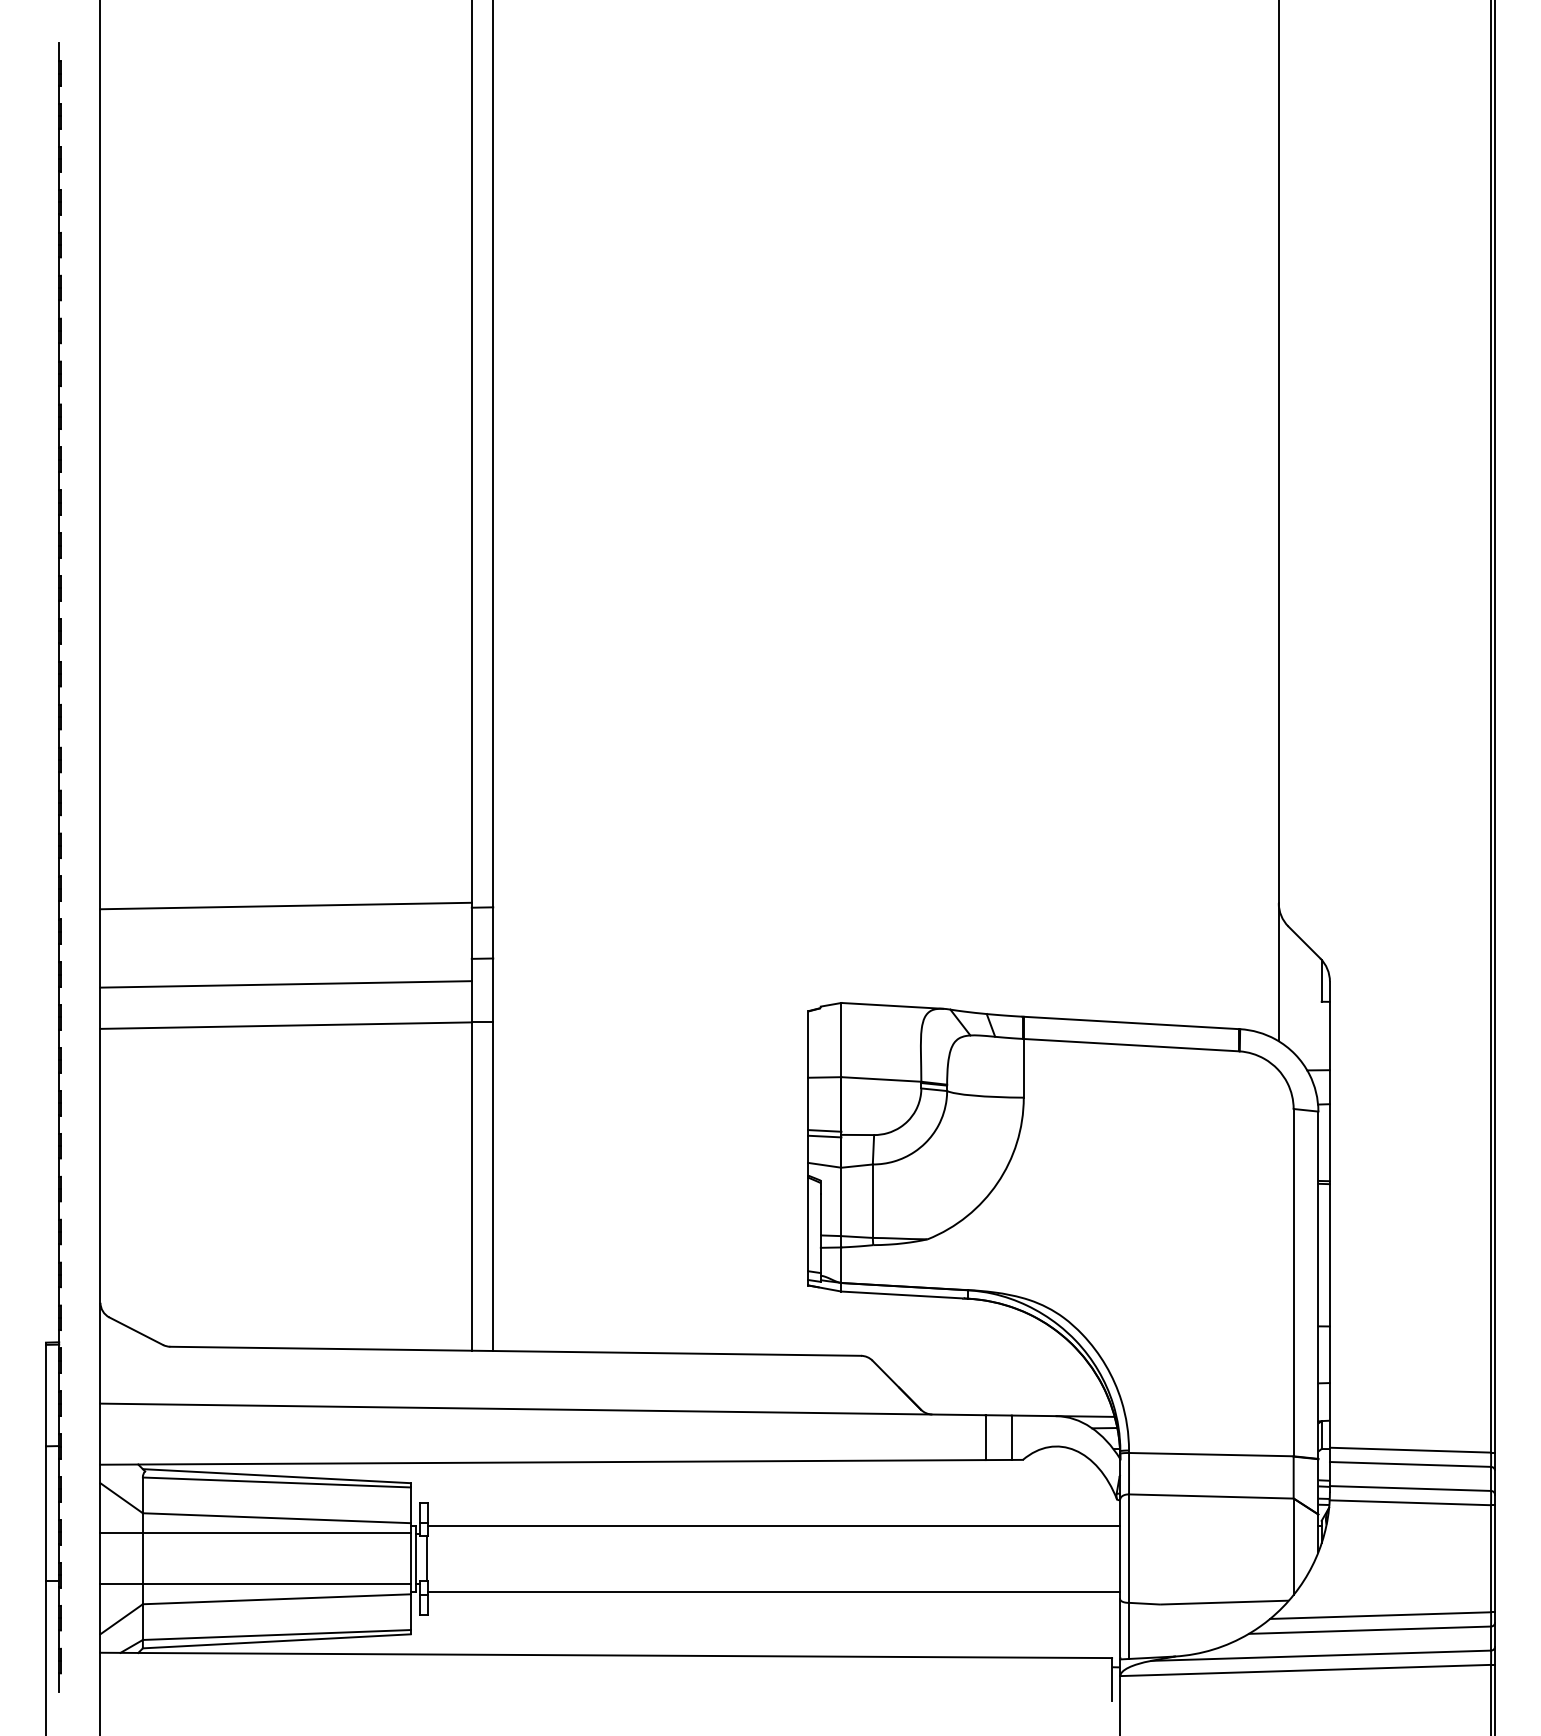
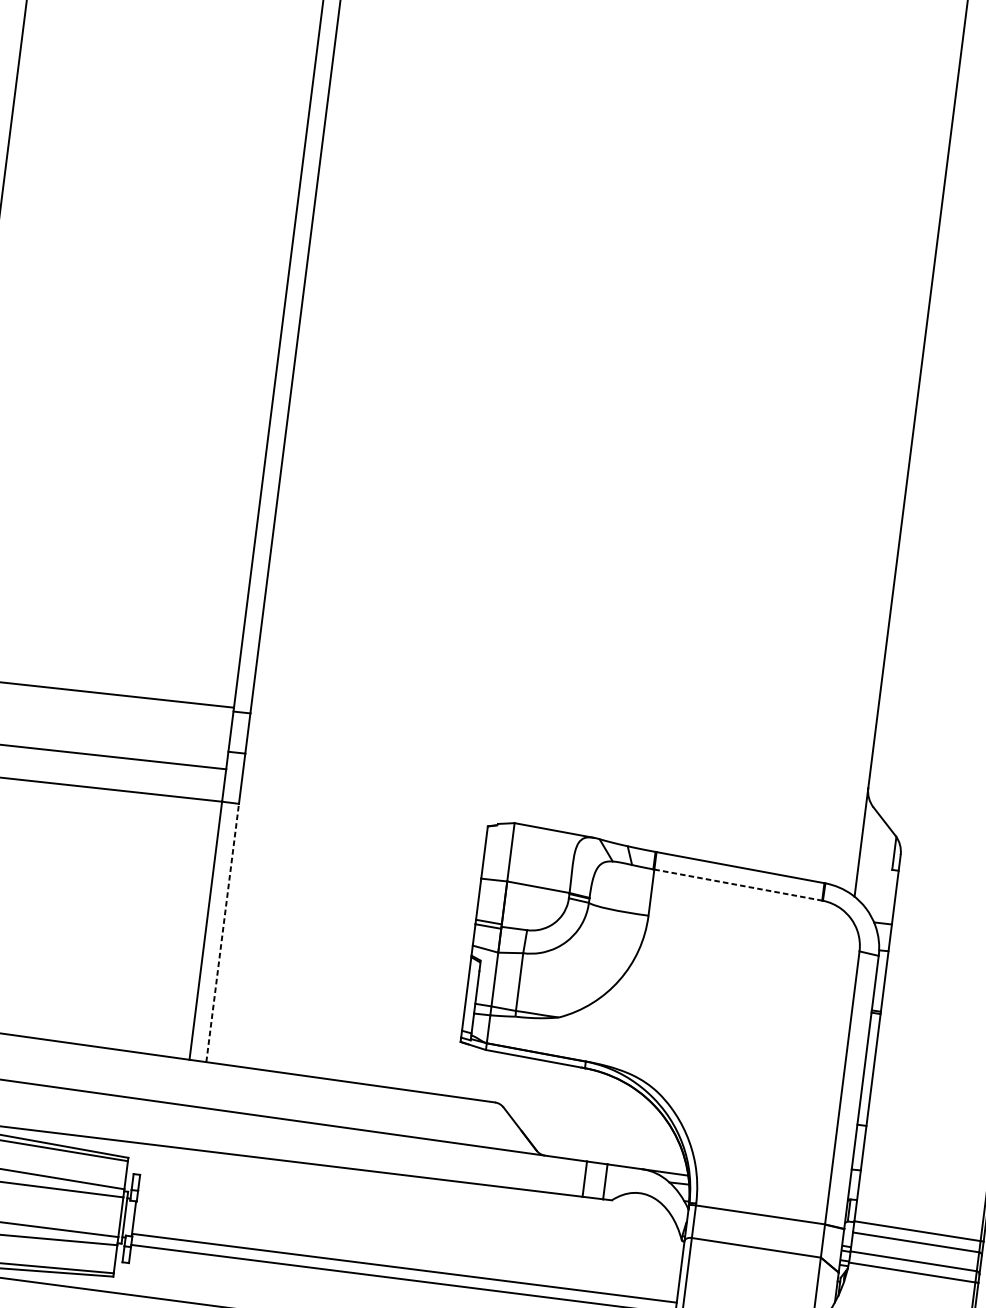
line: (1131, 1045) -> (738, 885), solid -> dashed
line: (493, 1186) -> (222, 932), solid -> dashed
line: (774, 1525) -> (404, 1268), moved

